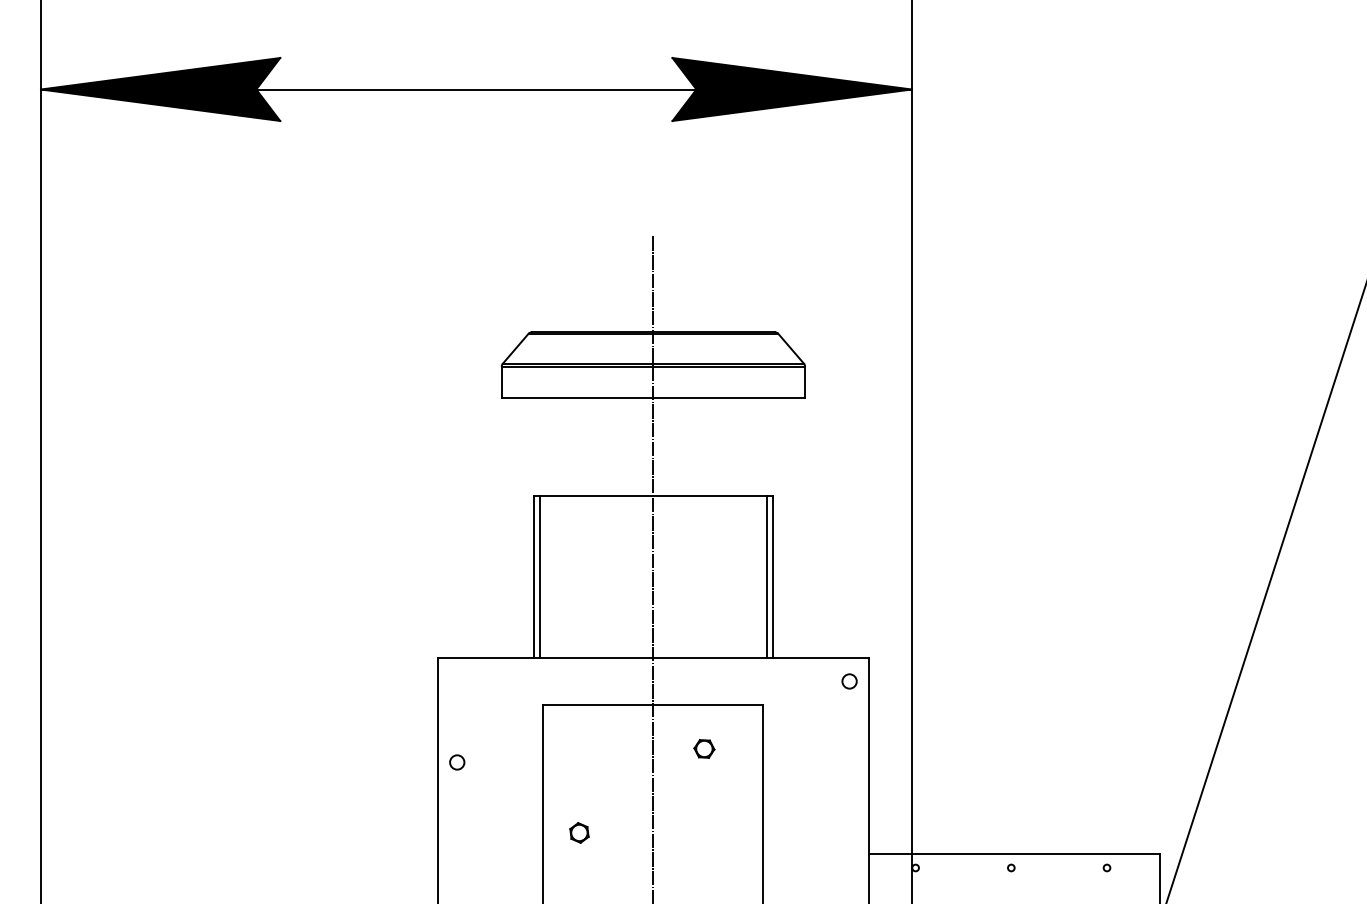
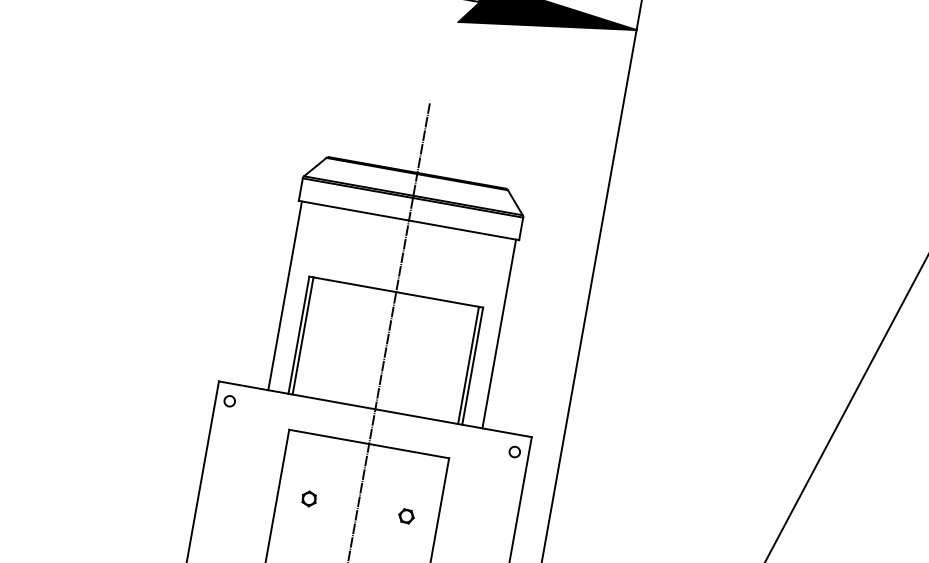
line: (506, 527) -> (285, 295), added
line: (800, 527) -> (499, 333), added
part: (704, 748) -> (406, 516), moved
circle: (457, 762) -> (229, 401), moved
part: (579, 832) -> (309, 498), moved

